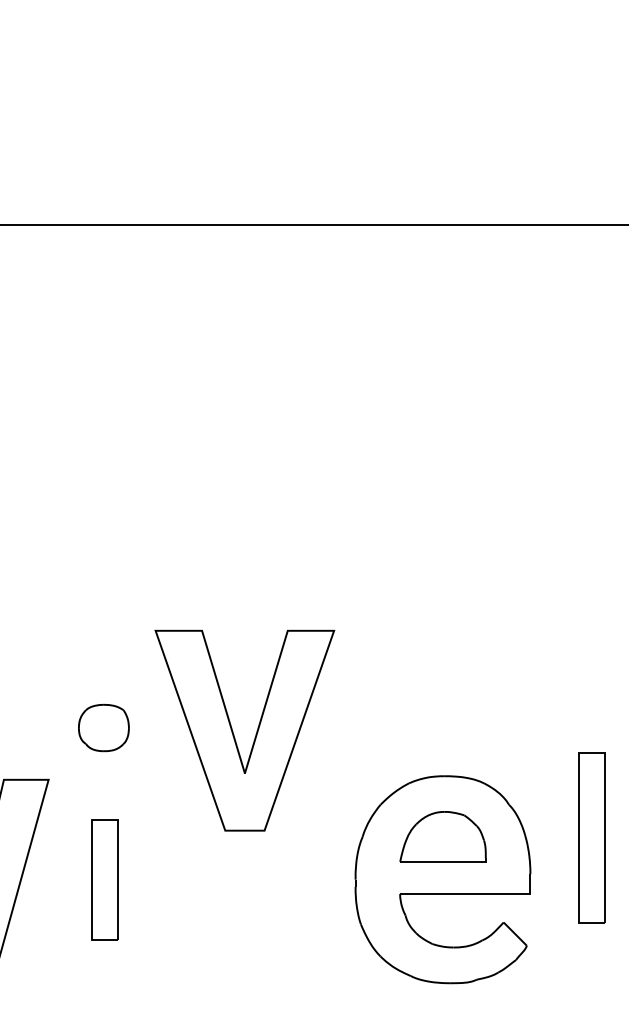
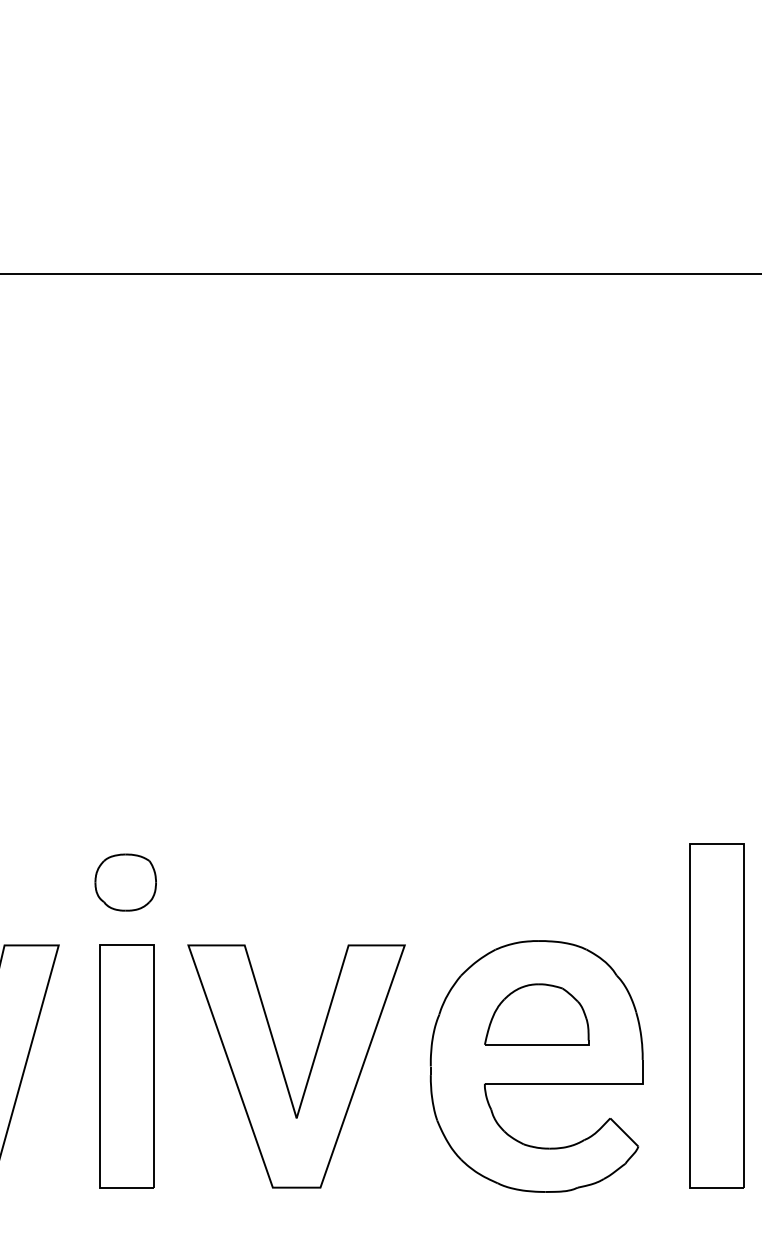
part: (234, 734) -> (284, 1071), moved
part: (591, 837) -> (716, 1015), size x1.67
part: (104, 879) -> (126, 1066), size x1.67

